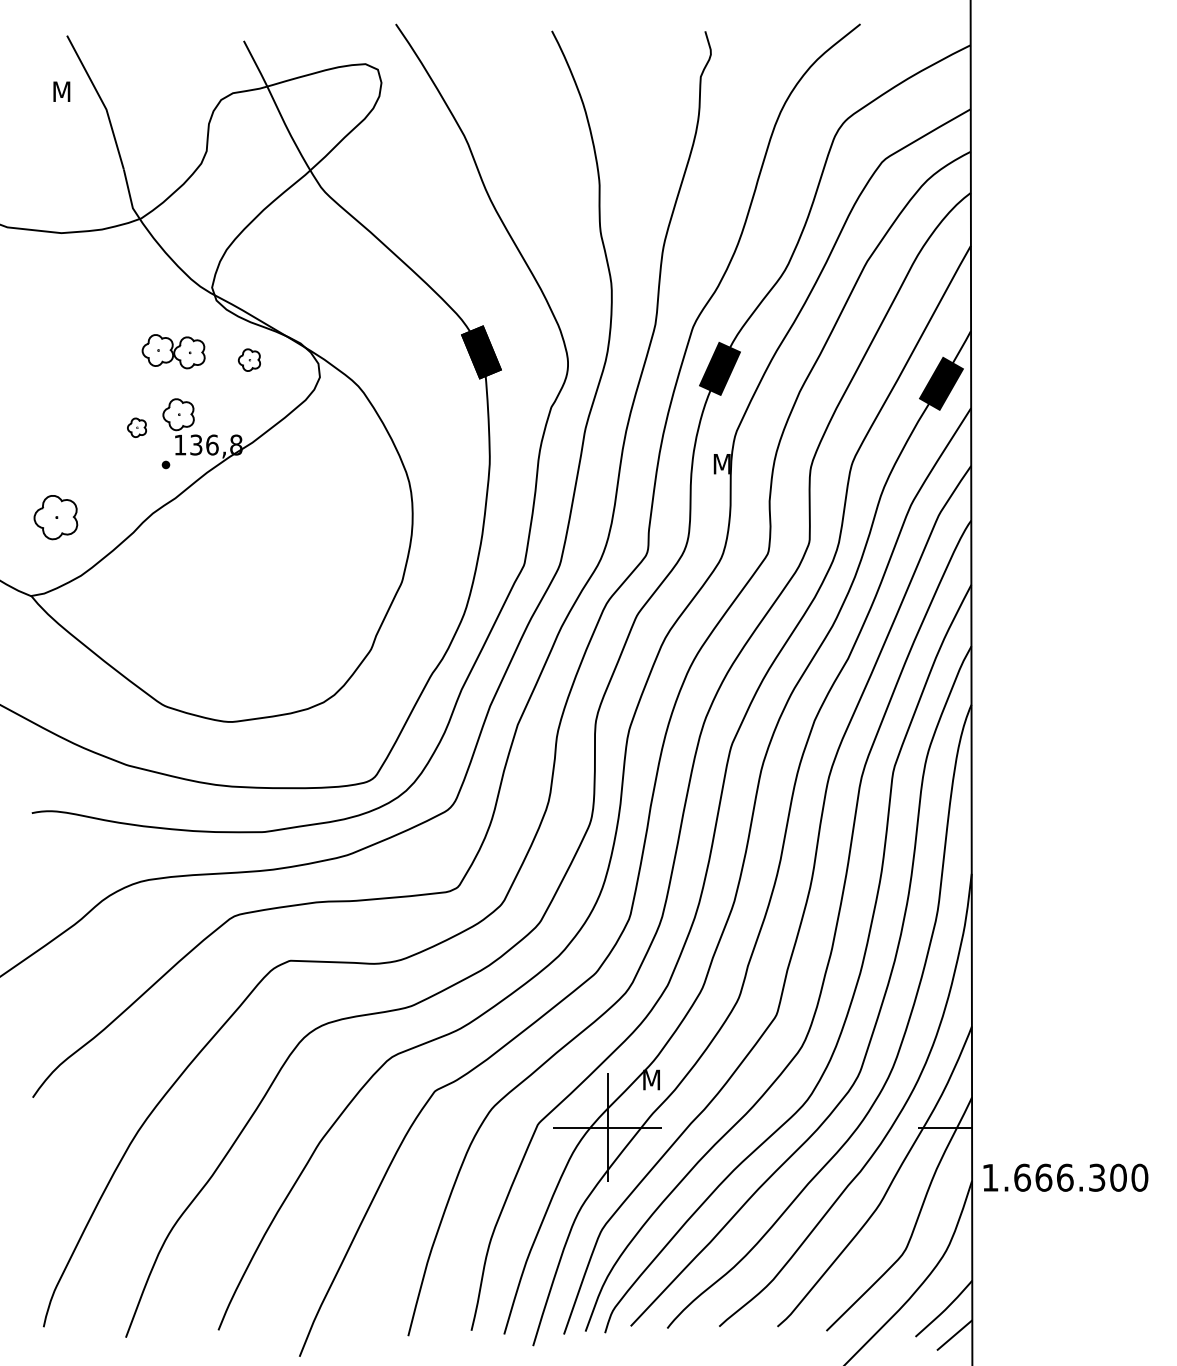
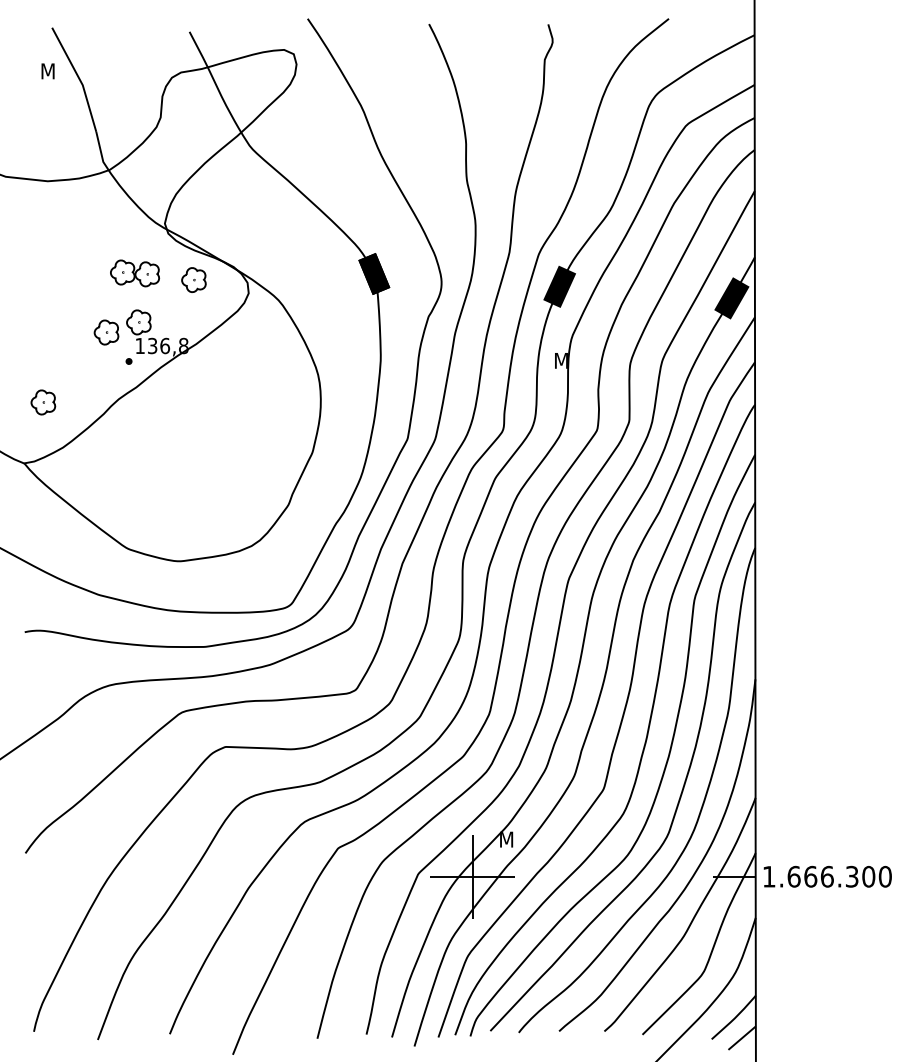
part: (249, 359) -> (193, 279), size x1.43
part: (136, 427) -> (106, 332), size x1.67
part: (55, 517) -> (43, 402), size x0.71
text: (1065, 1177) -> (827, 876), moved

